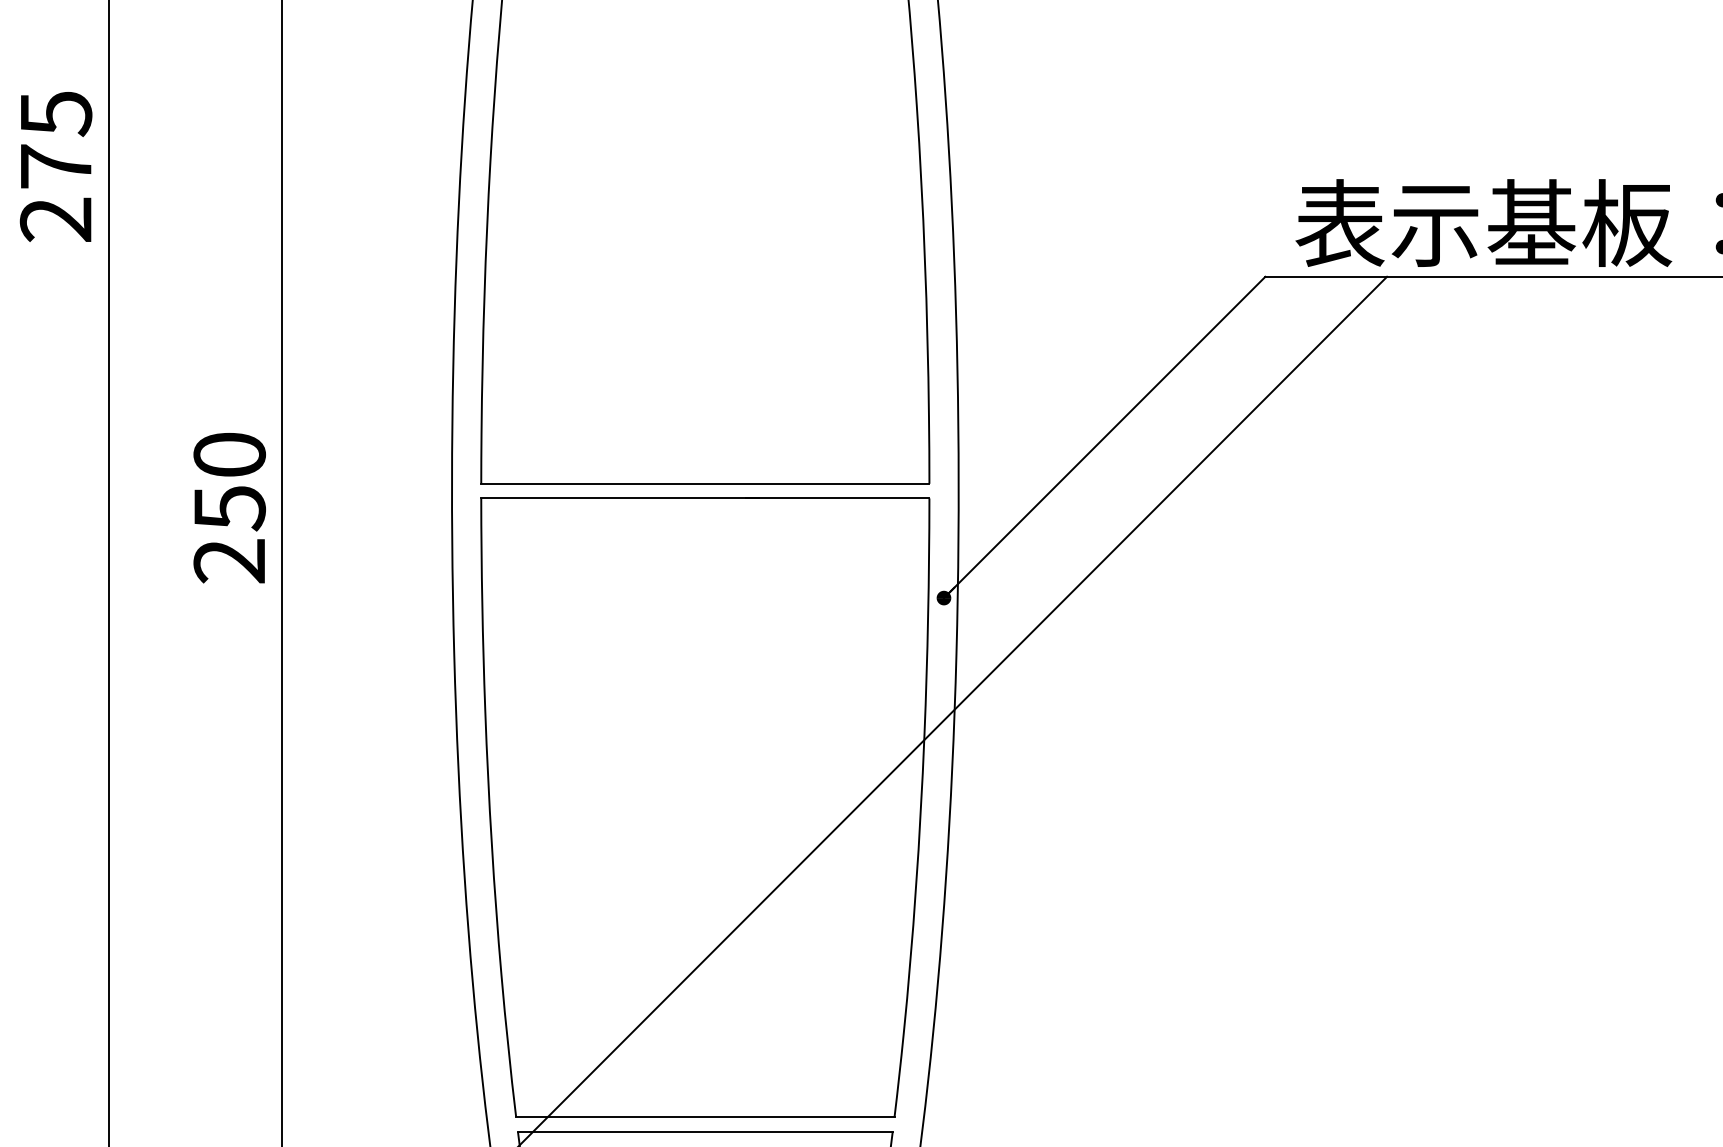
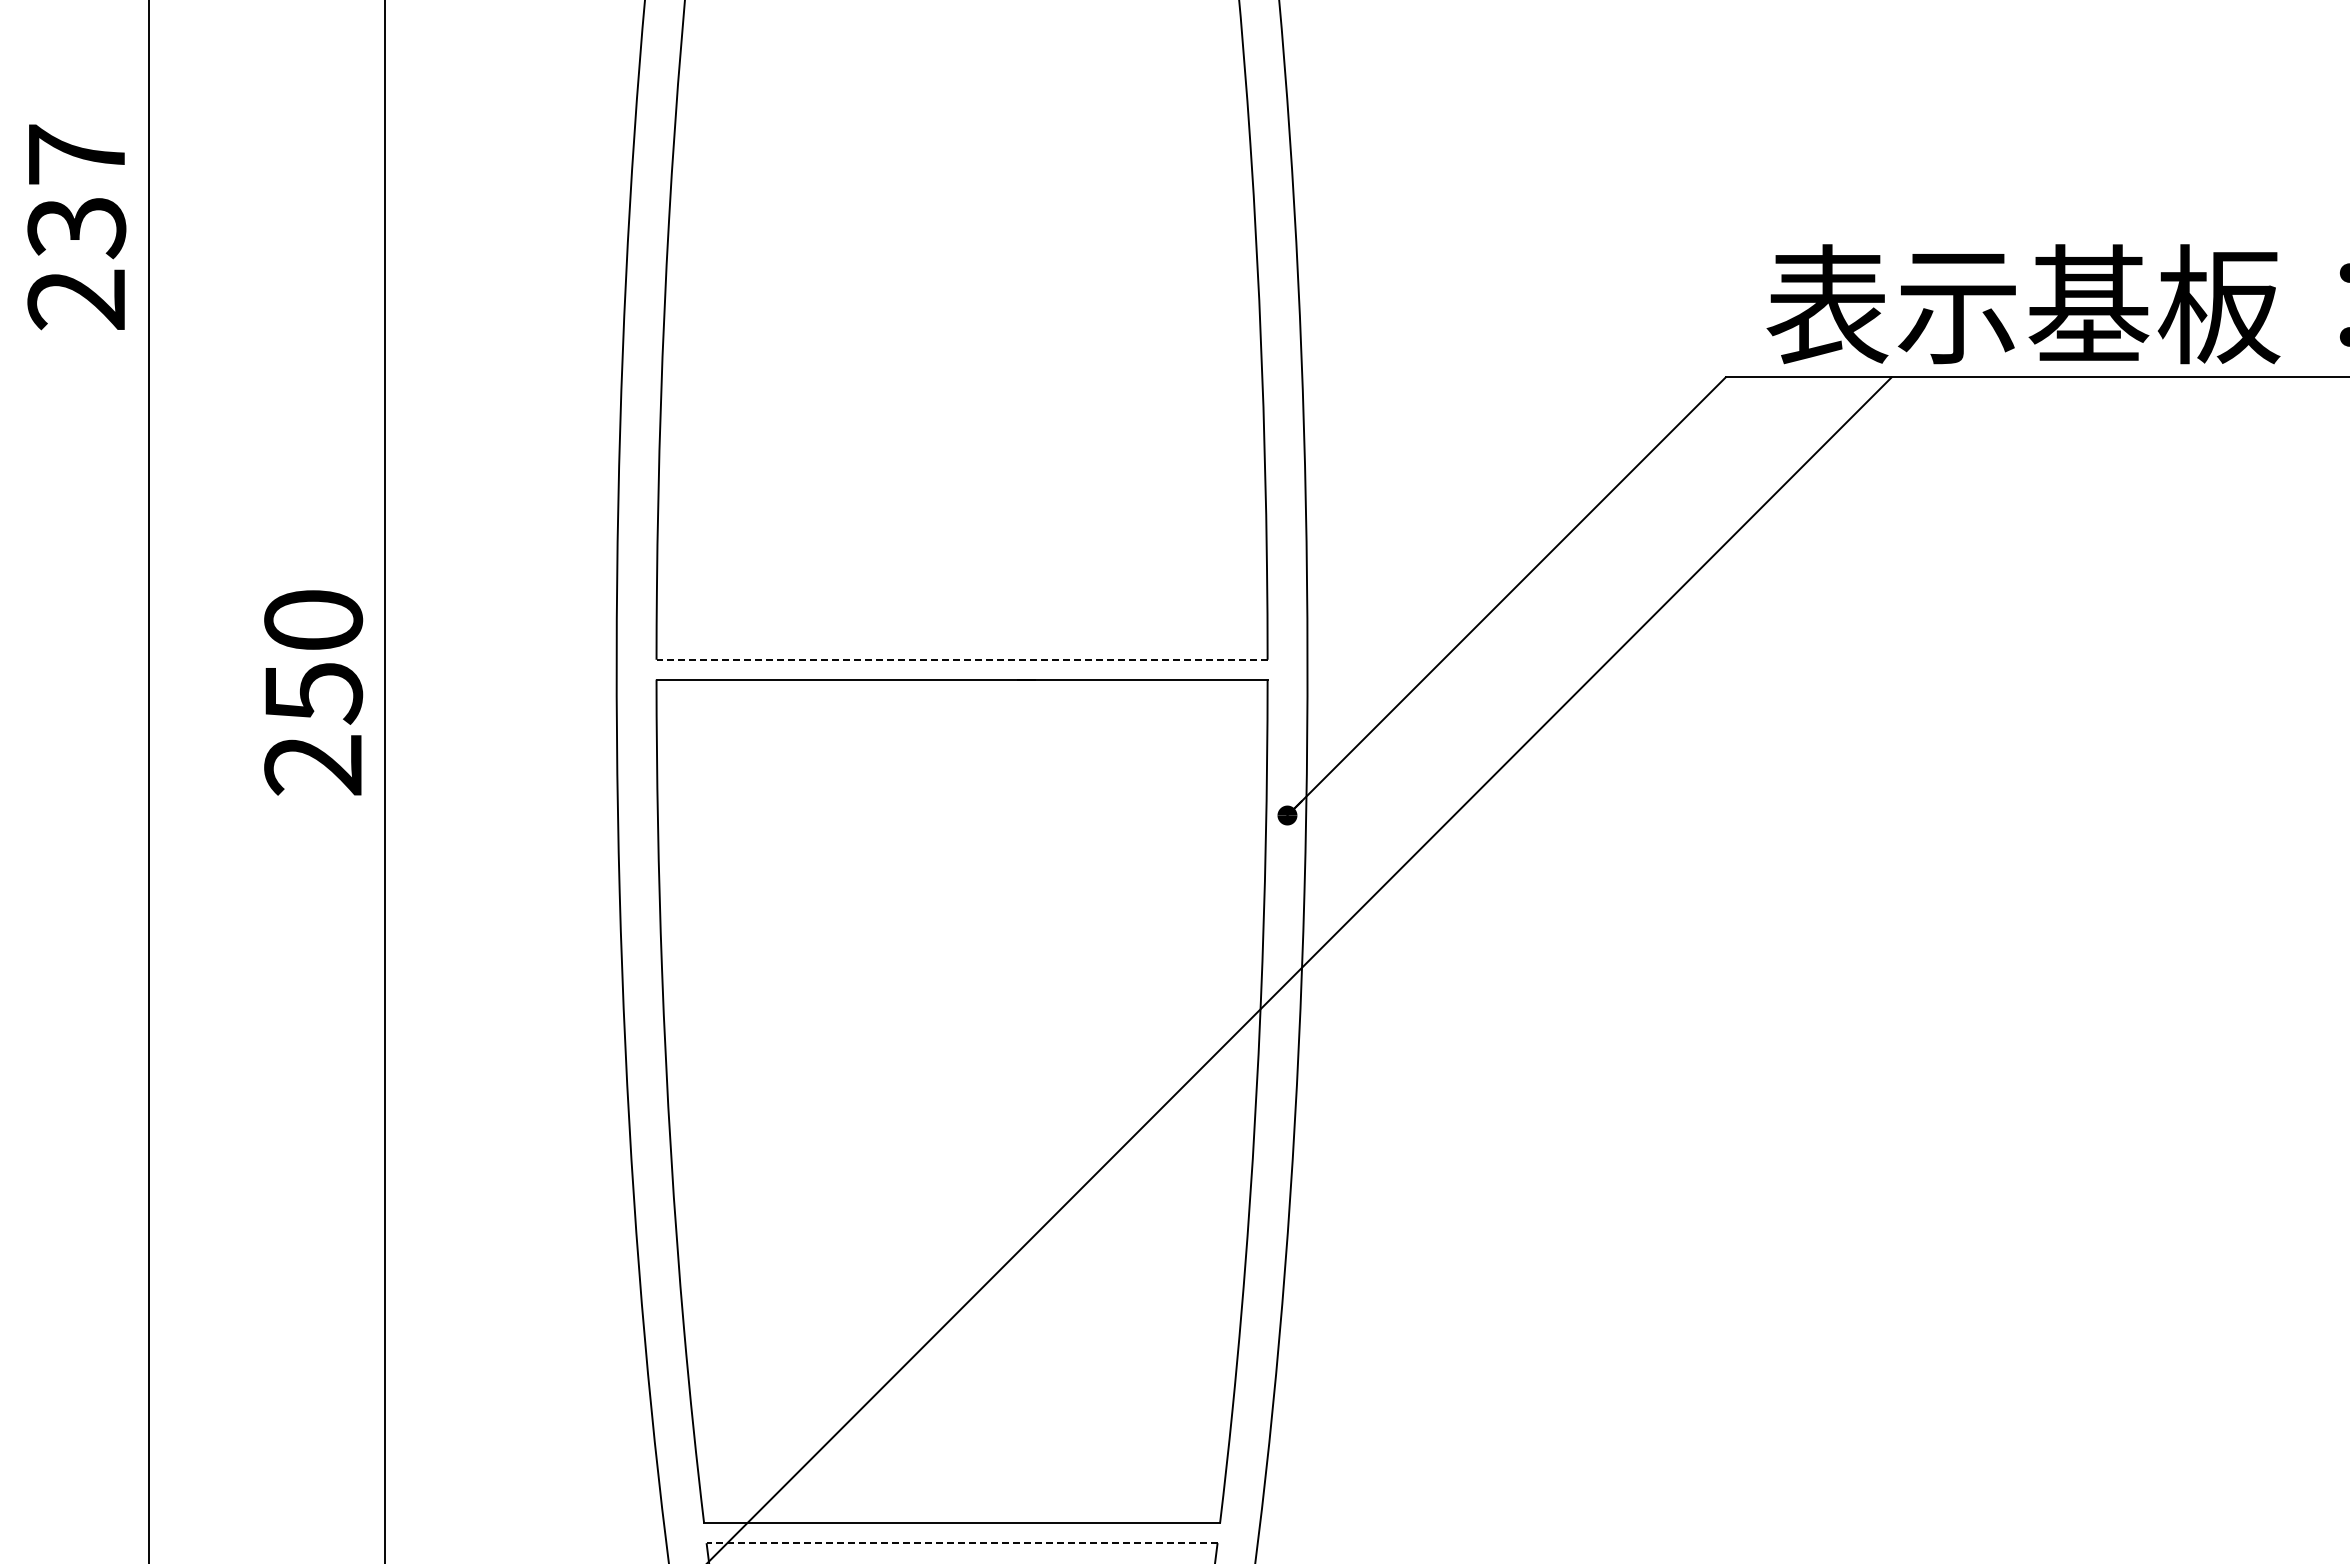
text: (55, 140) -> (76, 191), 275 -> 237
line: (705, 483) -> (962, 659), solid -> dashed
line: (704, 1131) -> (961, 1543), solid -> dashed

